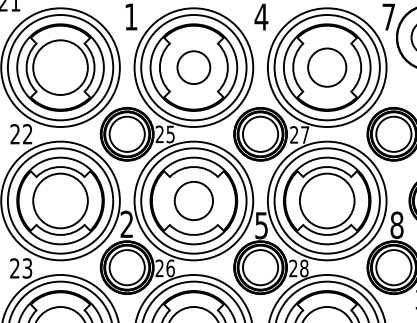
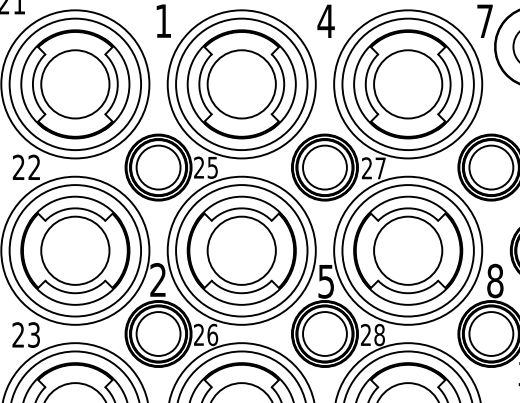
circle: (193, 67) -> (241, 84), size x1.67
circle: (326, 67) -> (407, 84), size x1.43
circle: (193, 200) -> (241, 250), size x1.43

